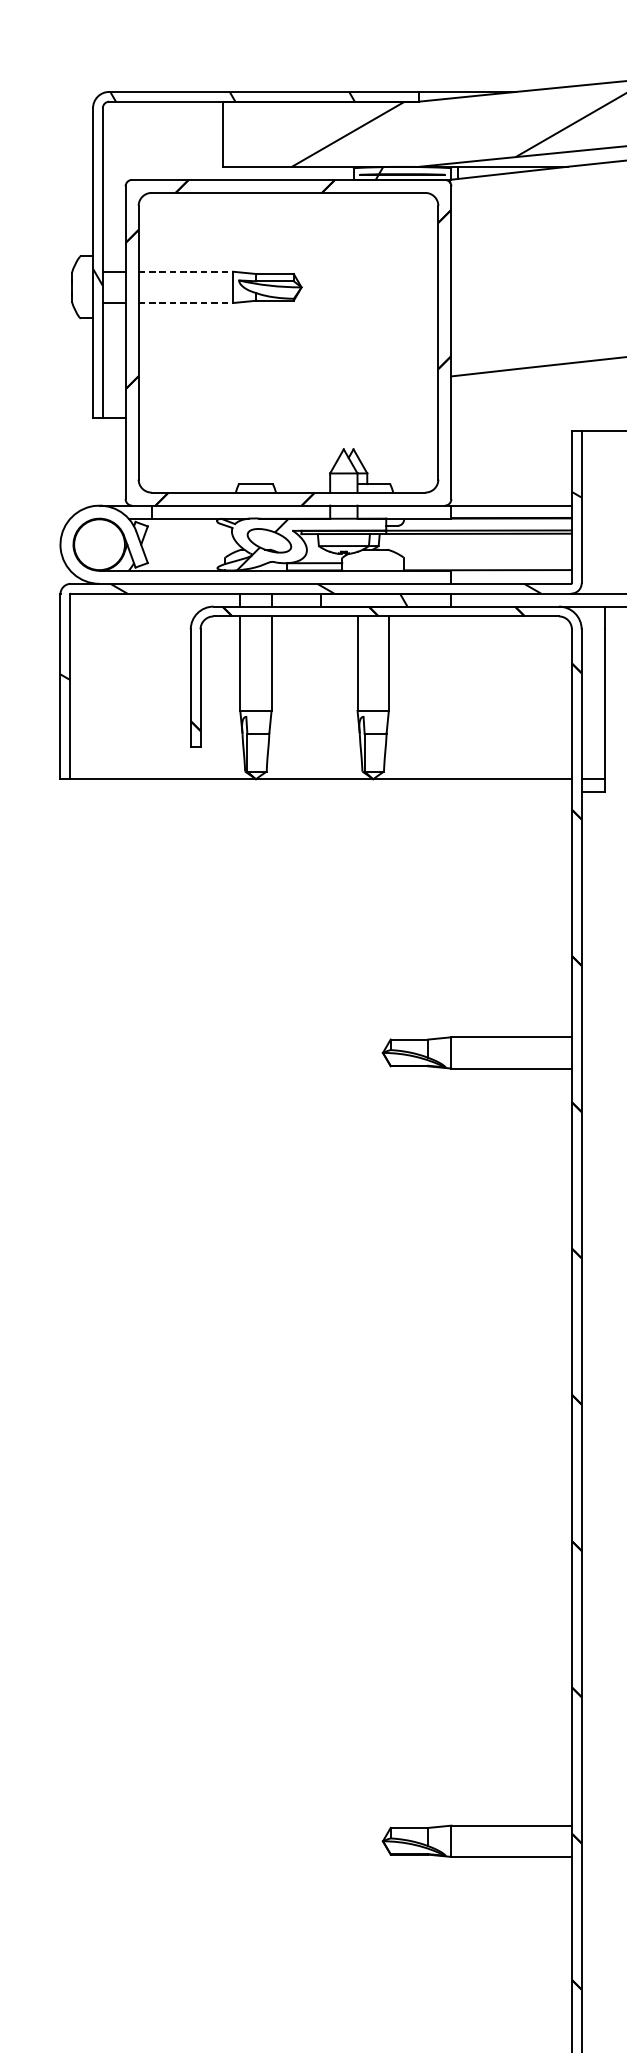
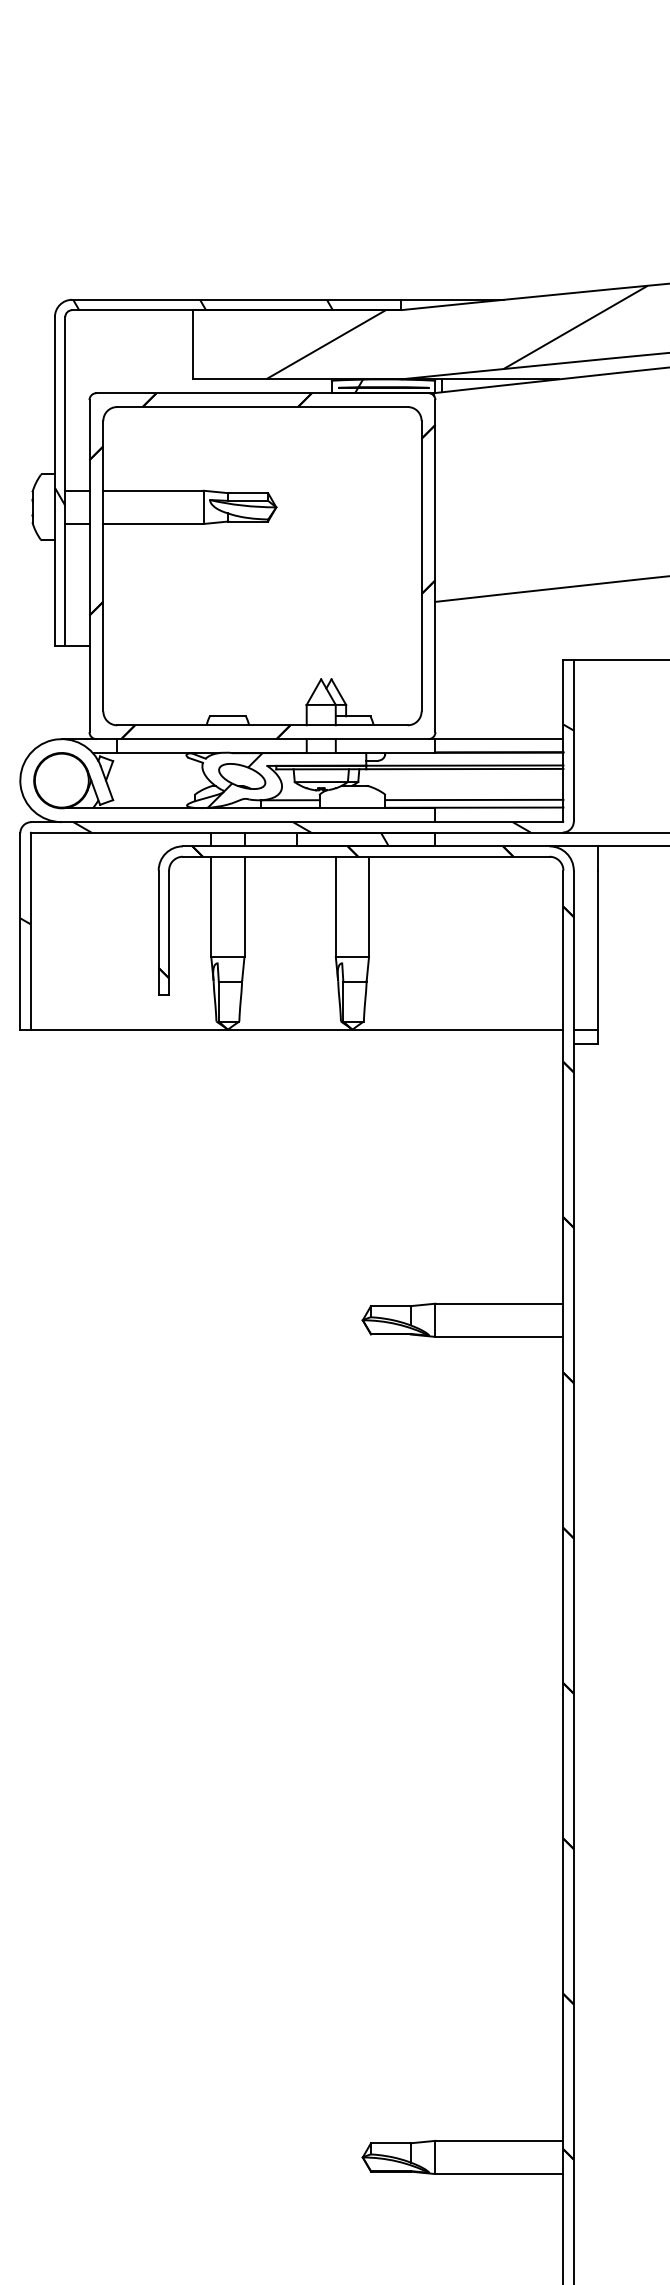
line: (186, 271) -> (154, 490), dashed -> solid
line: (186, 302) -> (154, 523), dashed -> solid
line: (488, 562) -> (474, 799), added

